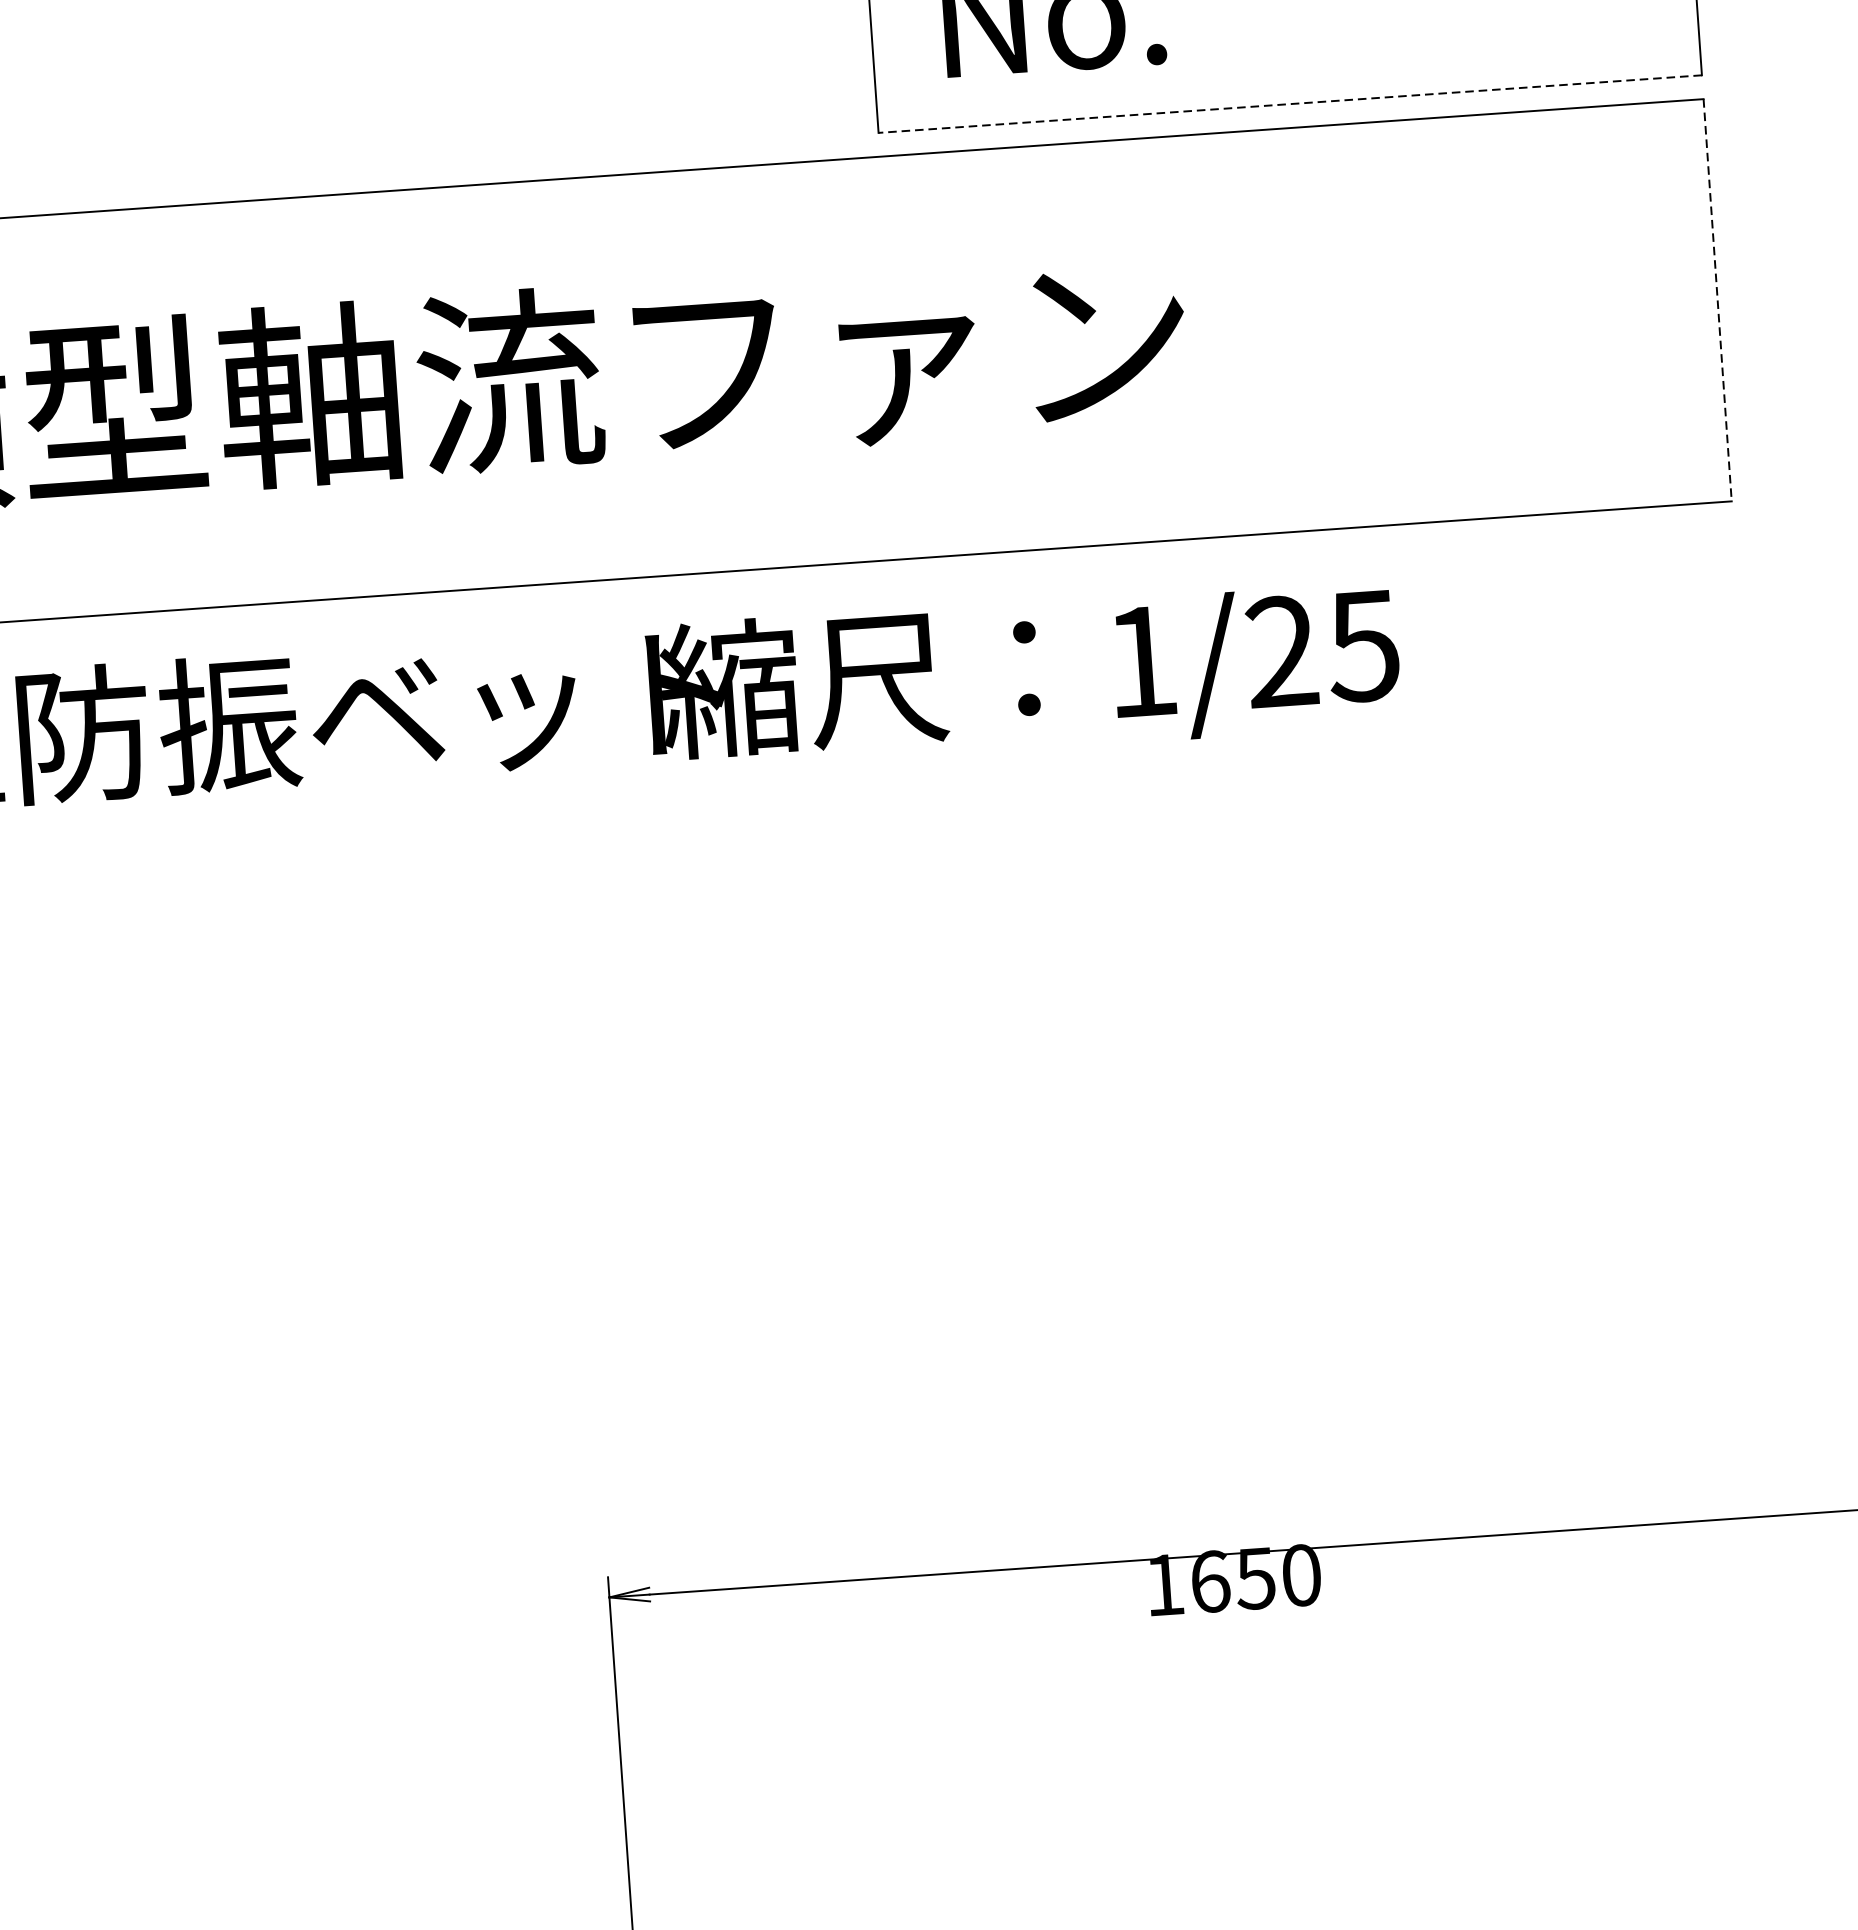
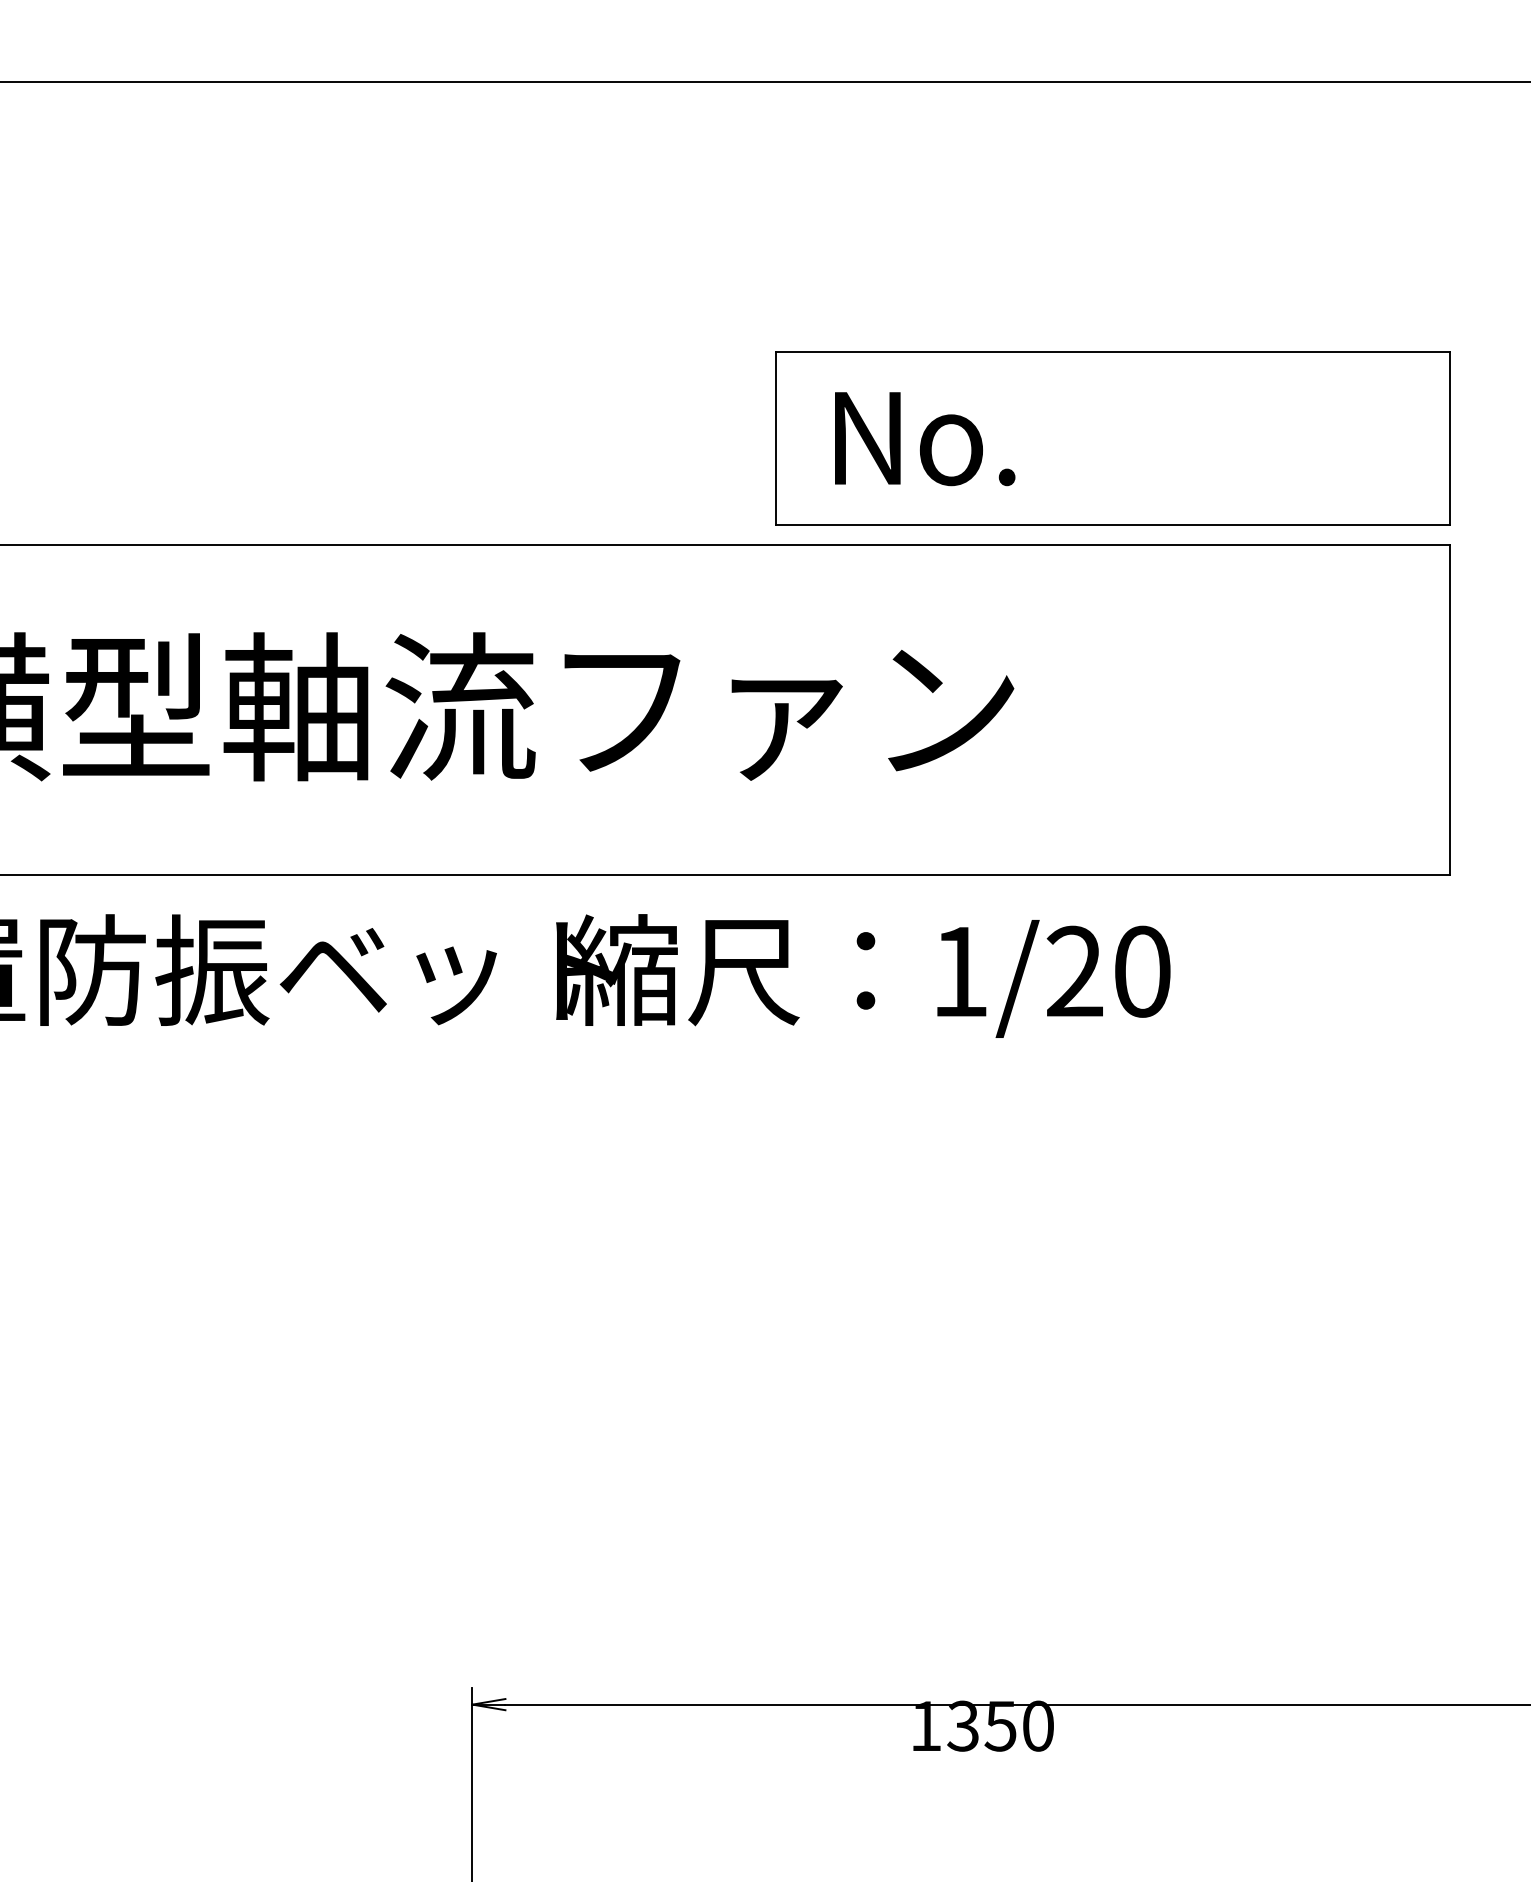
line: (1289, 104) -> (1112, 525), dashed -> solid
line: (1717, 299) -> (1450, 709), dashed -> solid
text: (1363, 645) -> (1141, 971), 1/25 -> 1/20
text: (1210, 1580) -> (963, 1725), 1650 -> 1350

